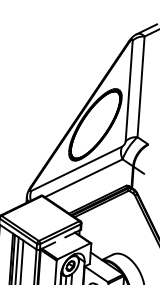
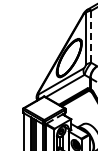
line: (141, 88) -> (91, 37), solid -> dashed

